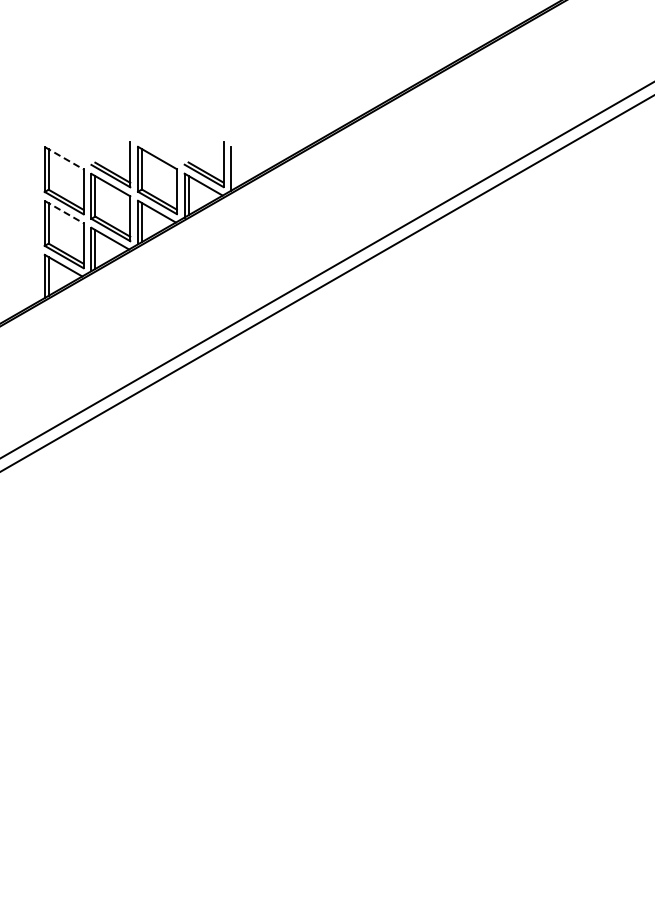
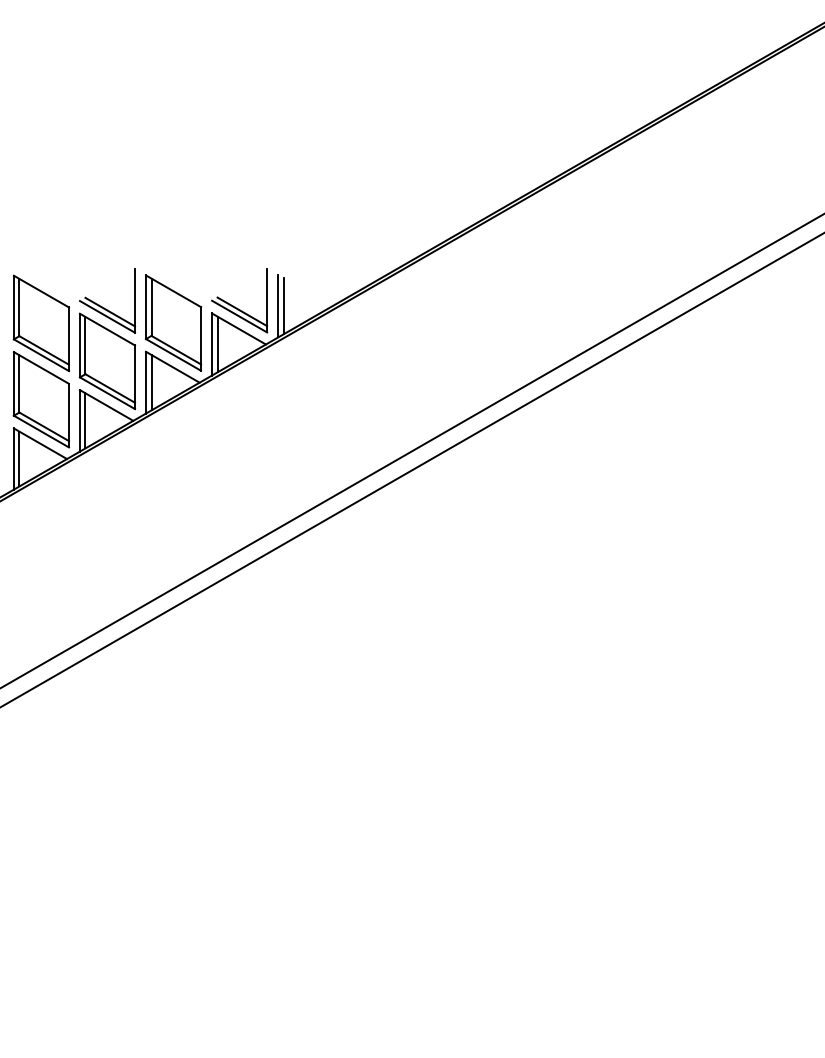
line: (64, 158) -> (41, 291), dashed -> solid
line: (235, 168) -> (284, 306), added
line: (64, 212) -> (41, 368), dashed -> solid

